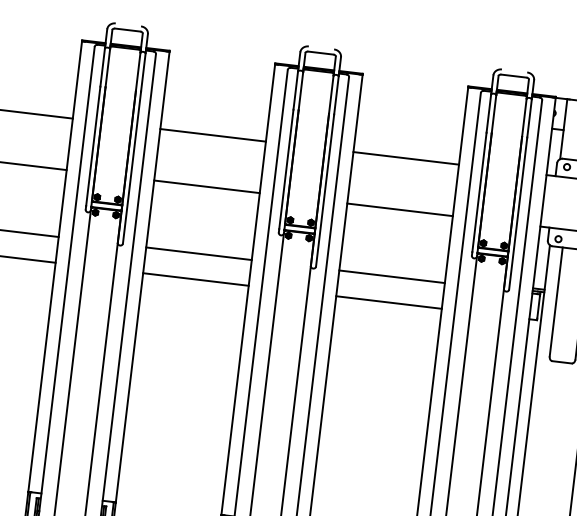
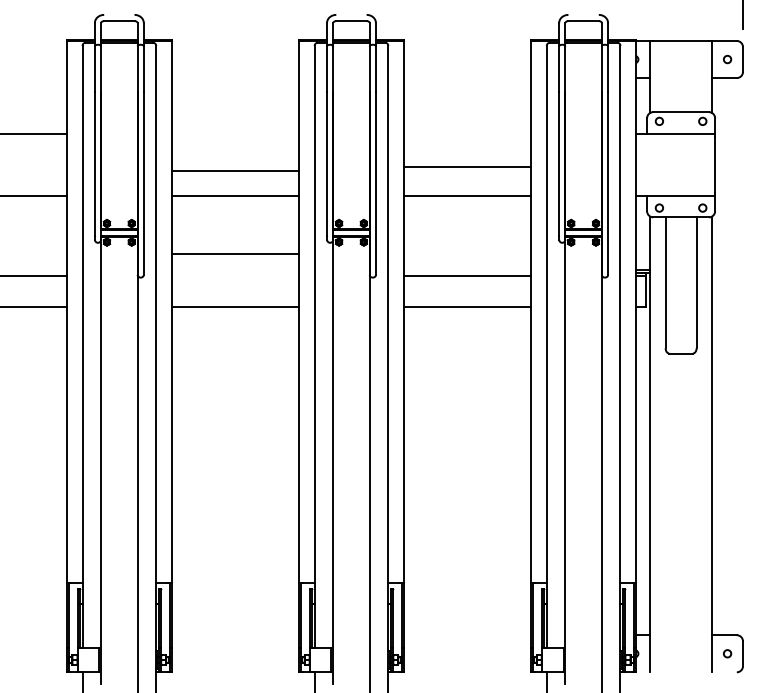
line: (212, 134) -> (234, 170), moved
line: (406, 158) -> (467, 166), moved
line: (198, 253) -> (234, 254), moved

